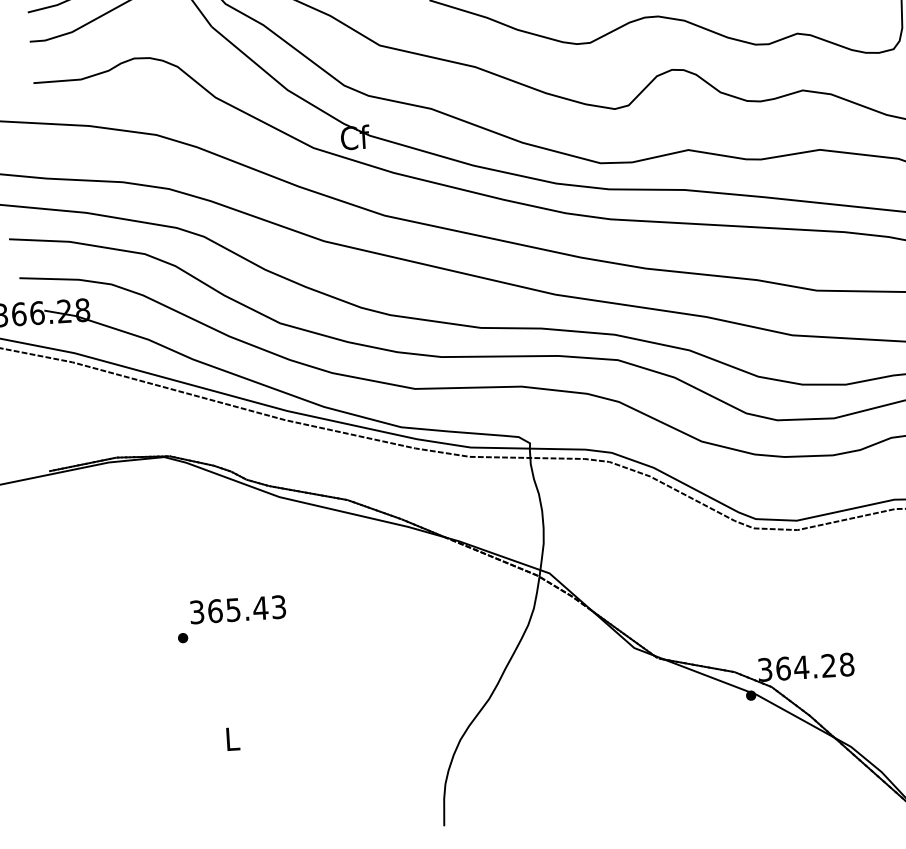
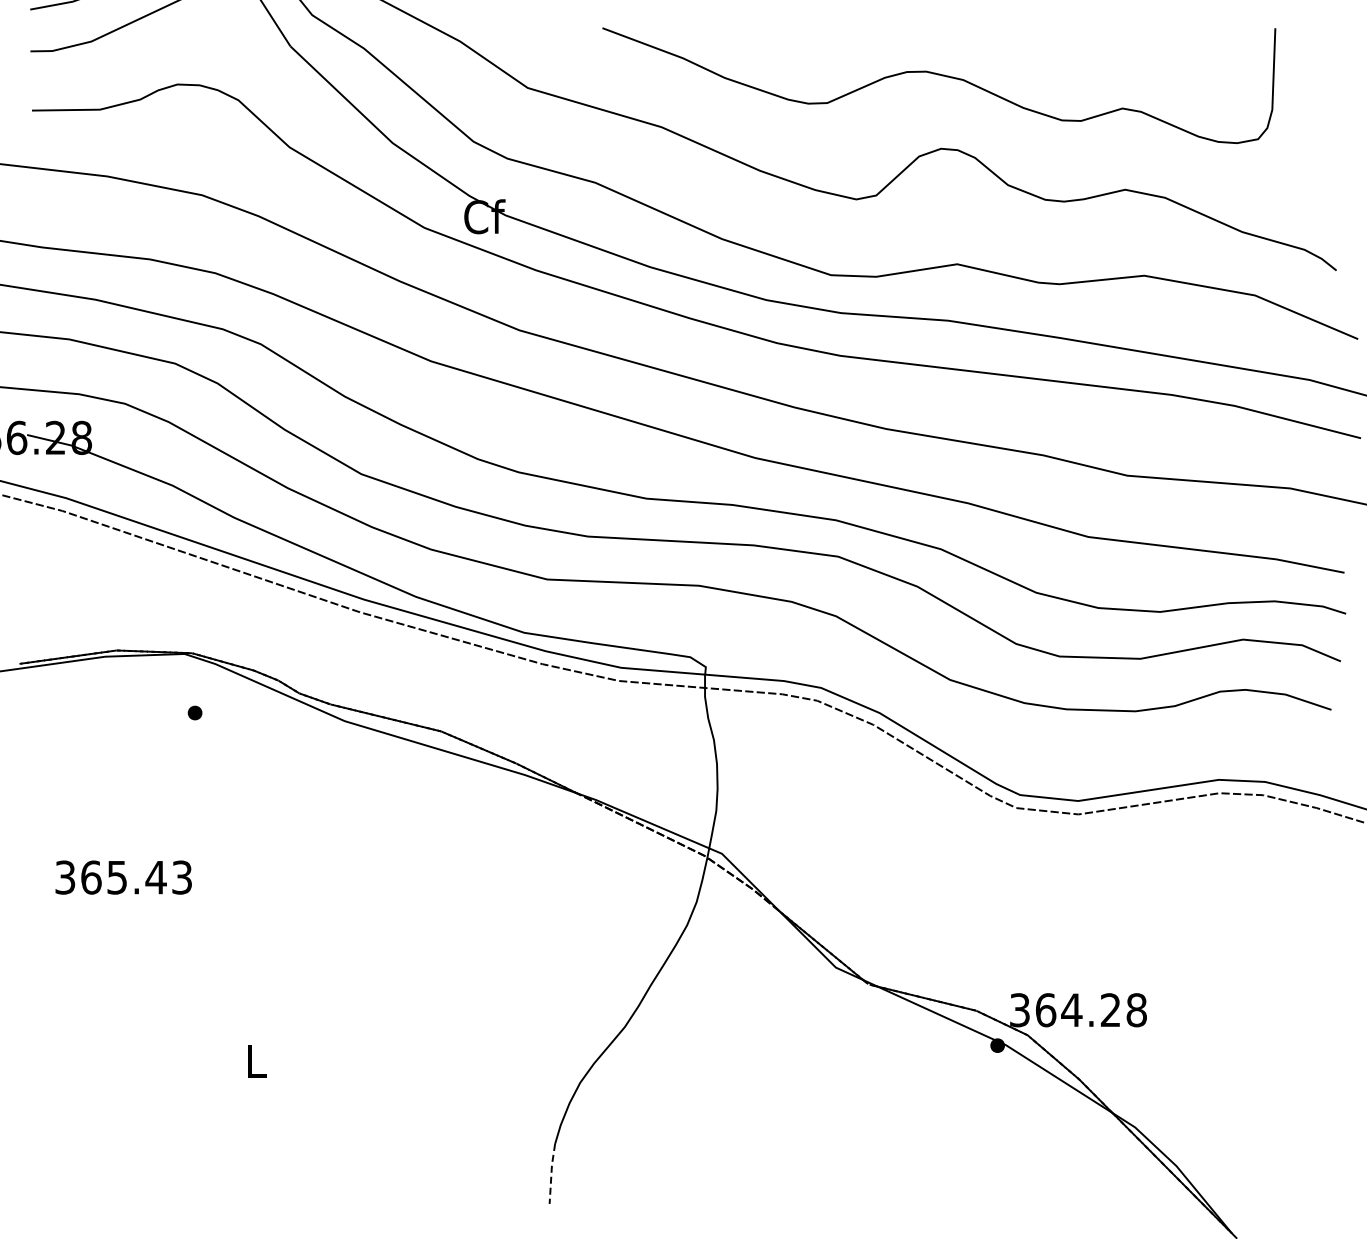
text: (237, 609) -> (123, 877), moved
part: (182, 637) -> (194, 712), moved
line: (444, 804) -> (551, 1173), solid -> dashed

